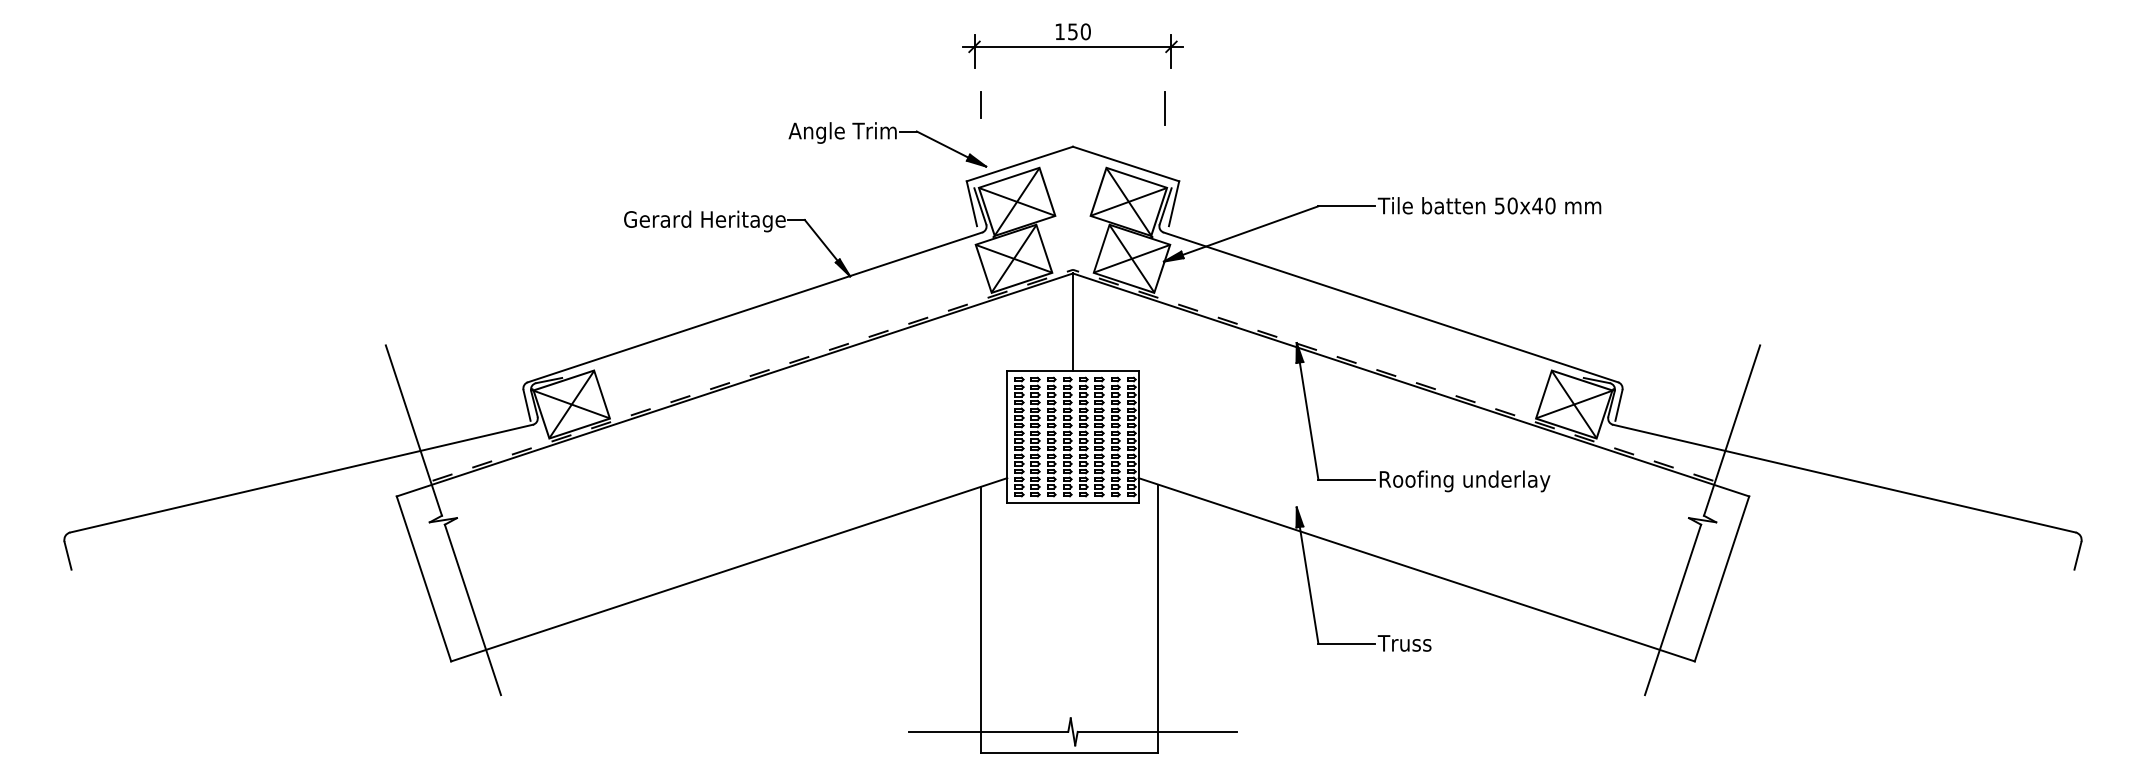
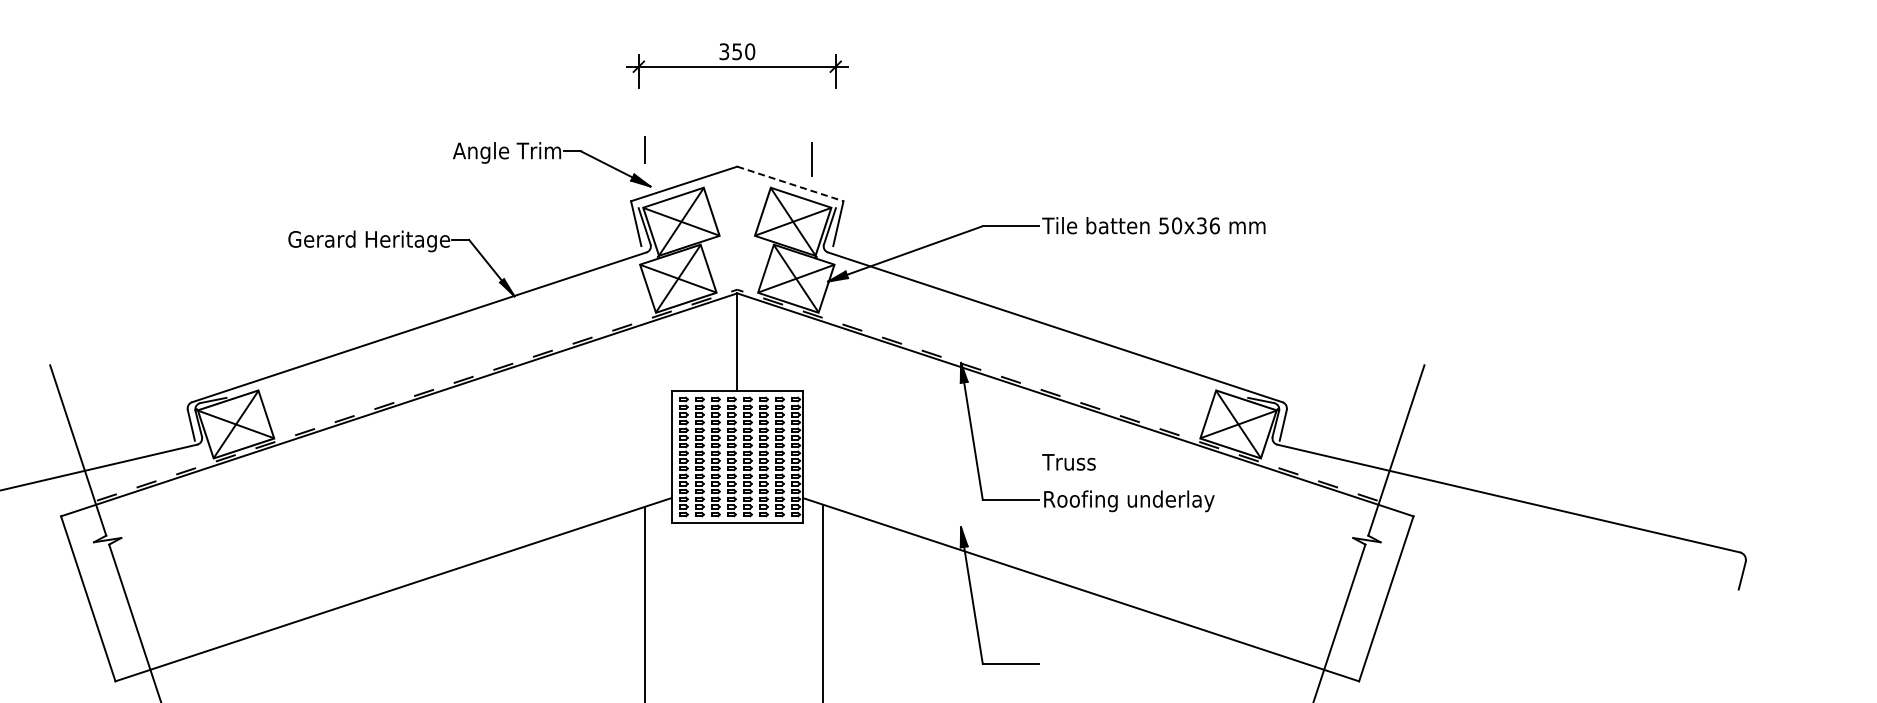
text: (1059, 31) -> (723, 51), 150 -> 350
line: (980, 104) -> (644, 149), moved
line: (1164, 108) -> (811, 159), moved
line: (1126, 164) -> (790, 184), solid -> dashed
text: (1543, 205) -> (1207, 225), 50x40 -> 50x36
text: (1404, 643) -> (1068, 462), moved

